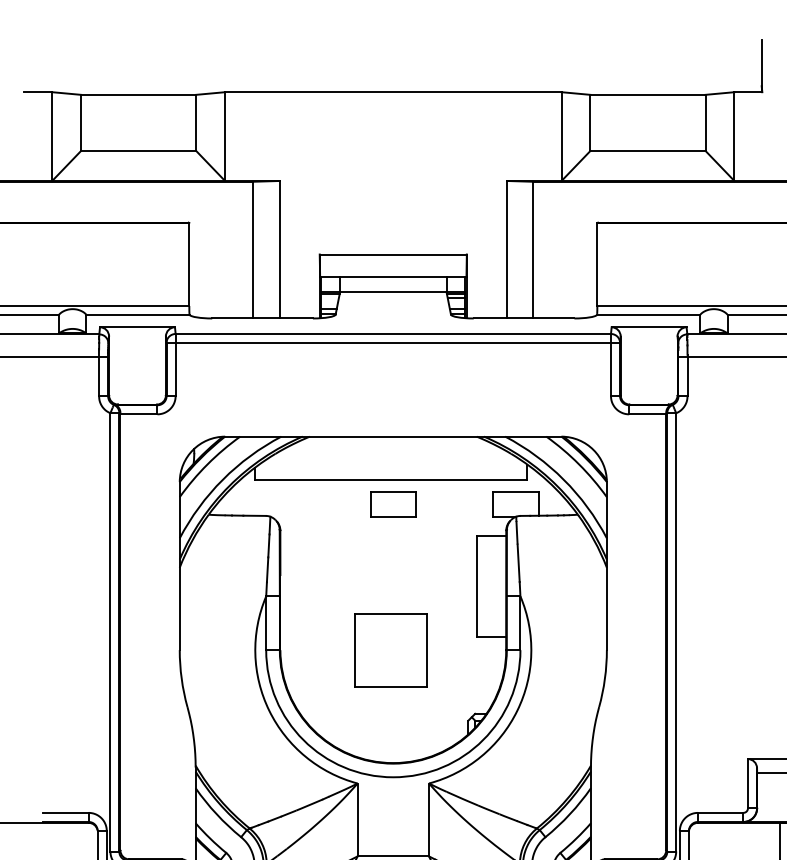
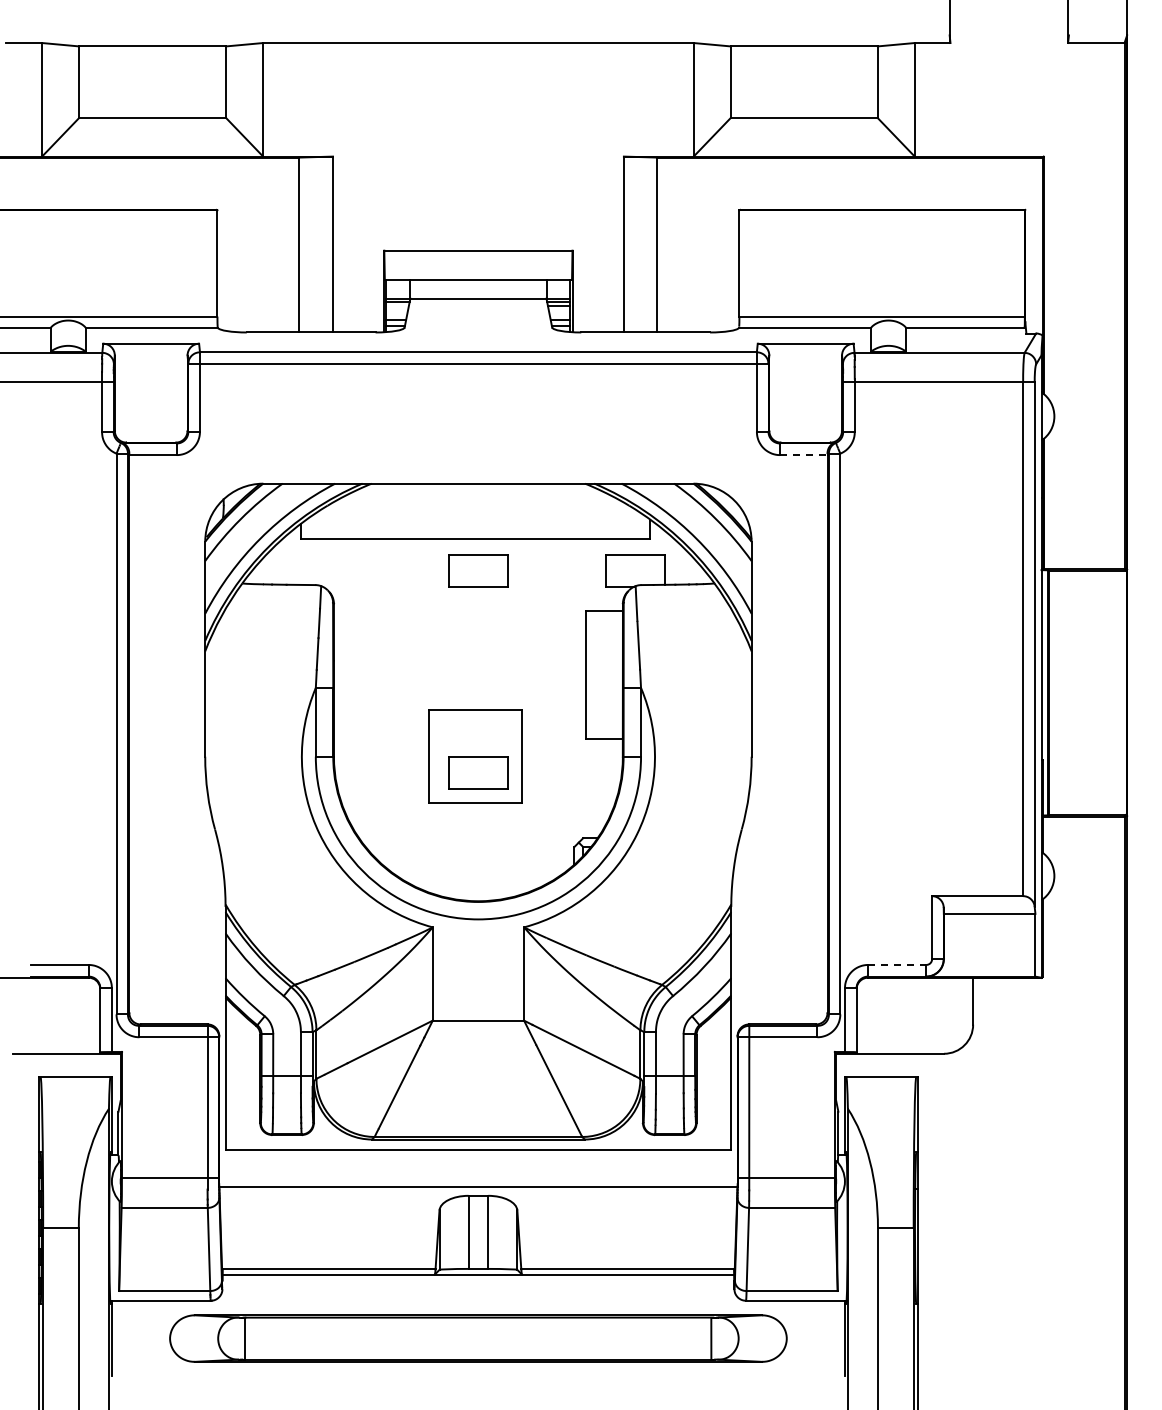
line: (647, 414) -> (803, 455), solid -> dashed
part: (393, 662) -> (478, 772), added
line: (720, 812) -> (897, 964), solid -> dashed

